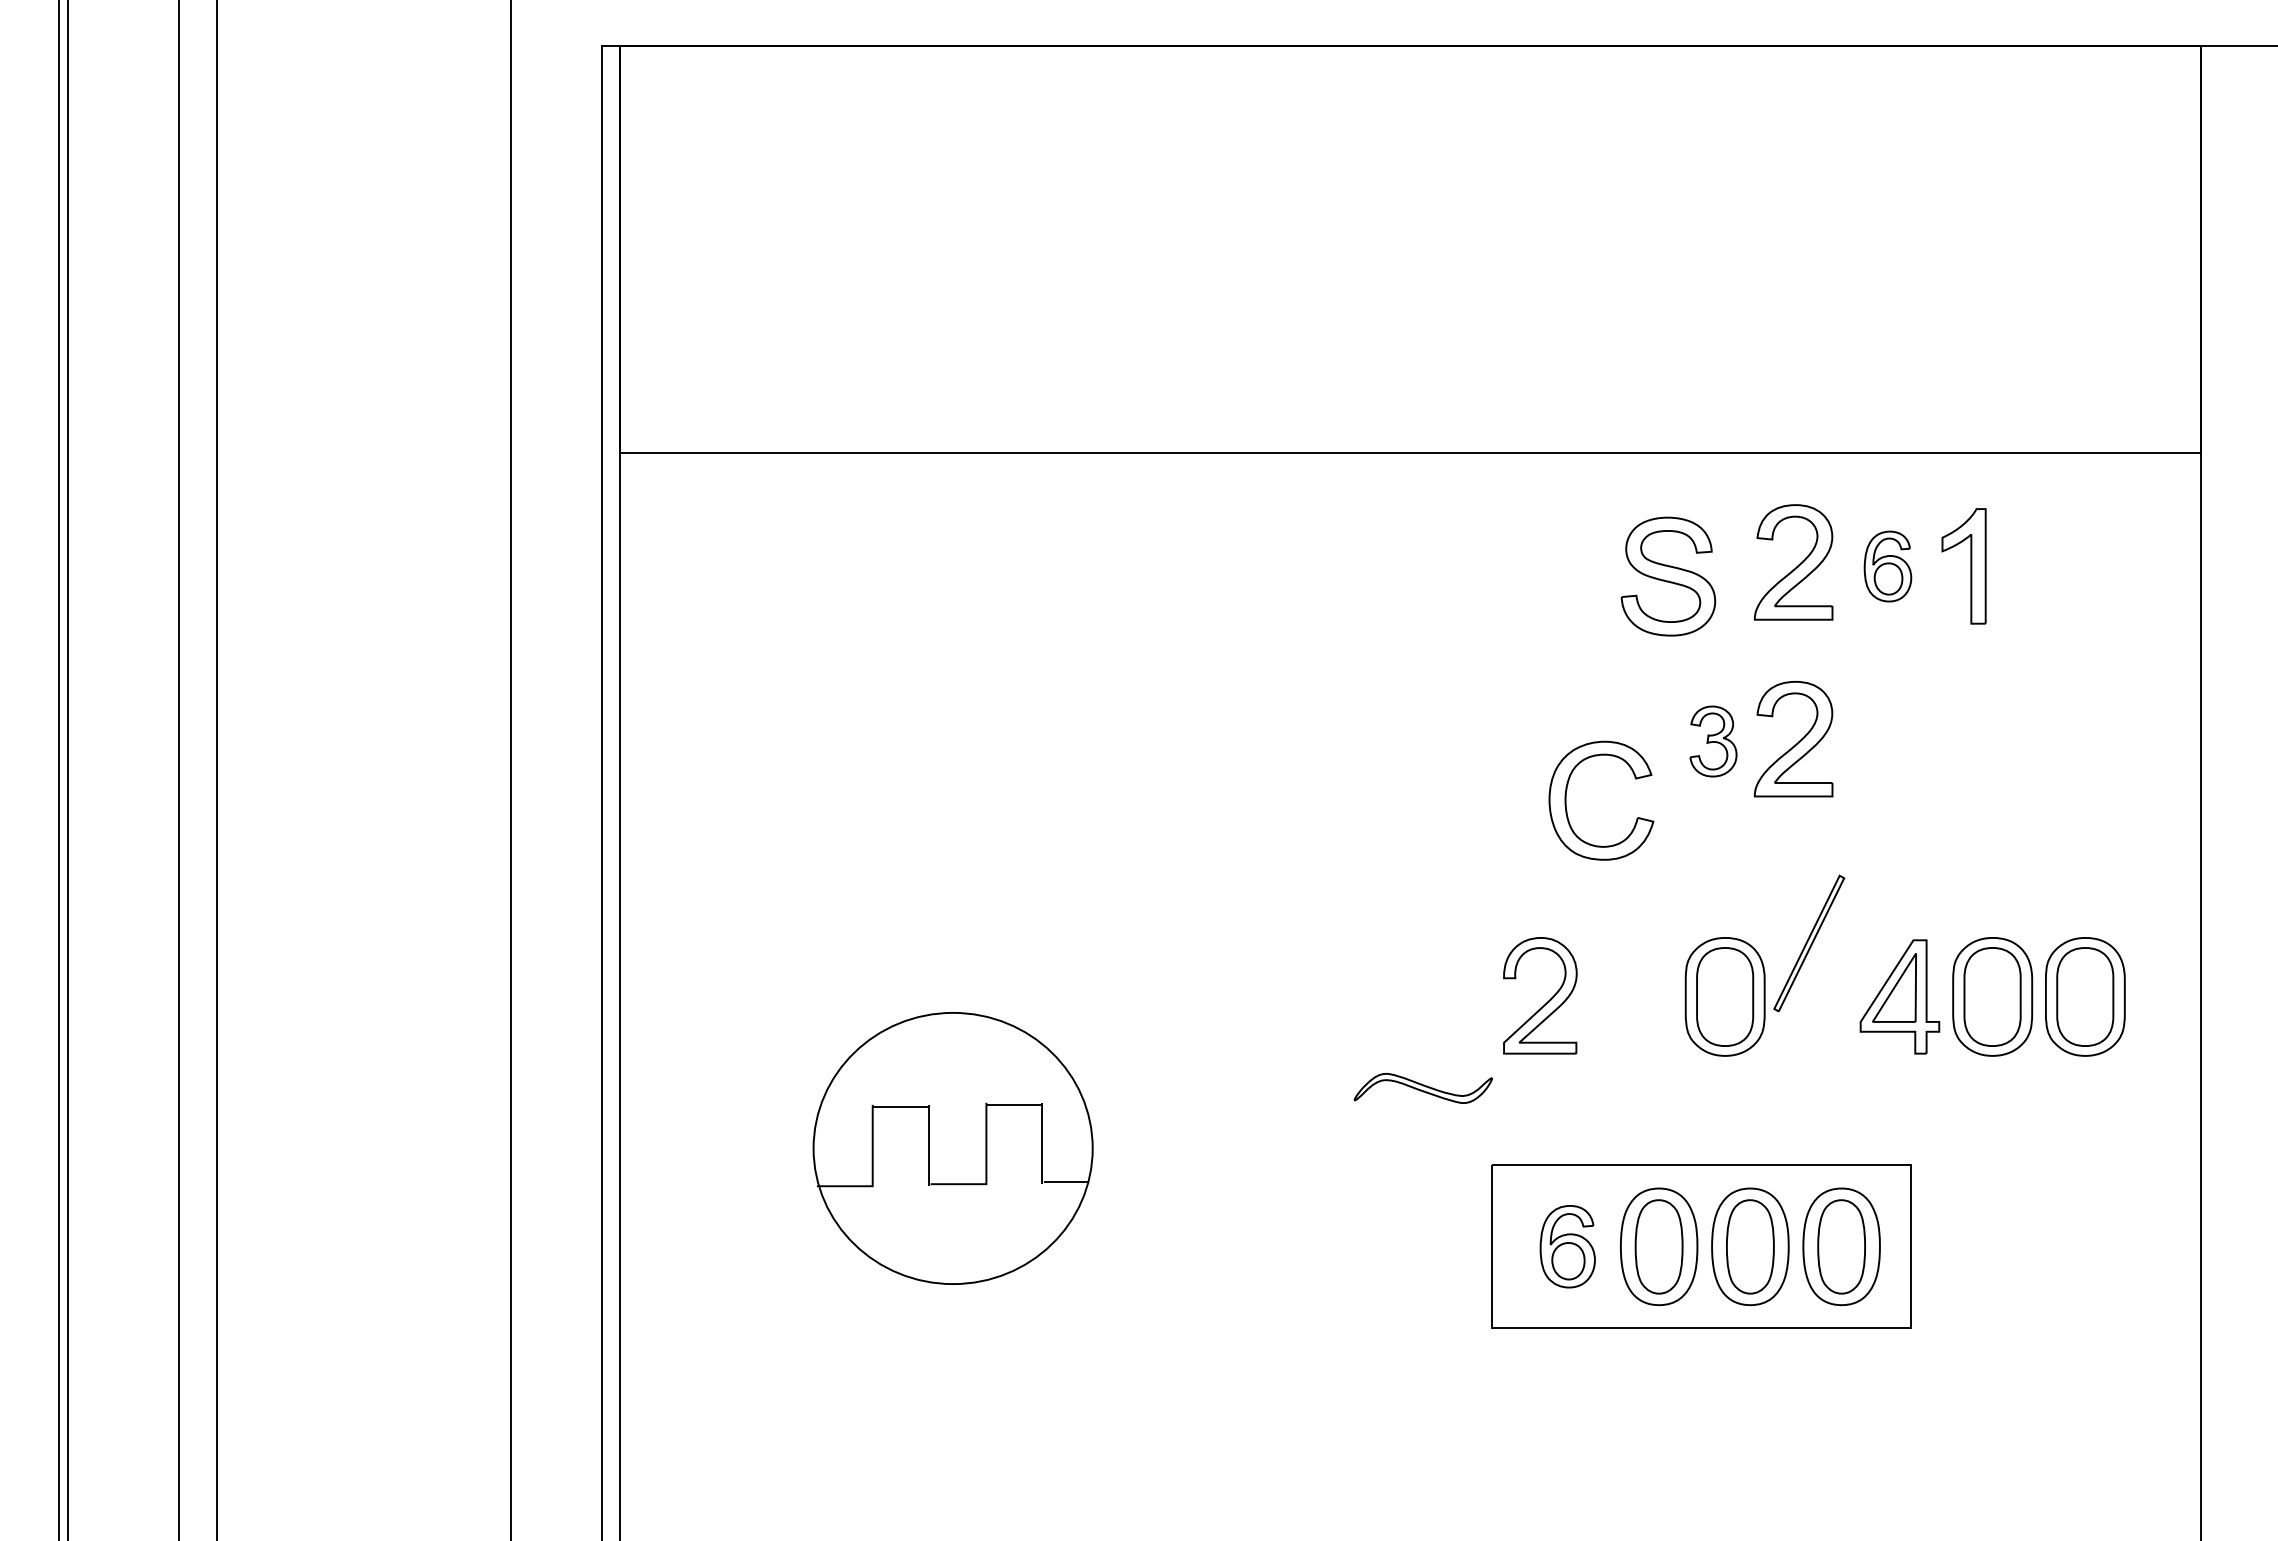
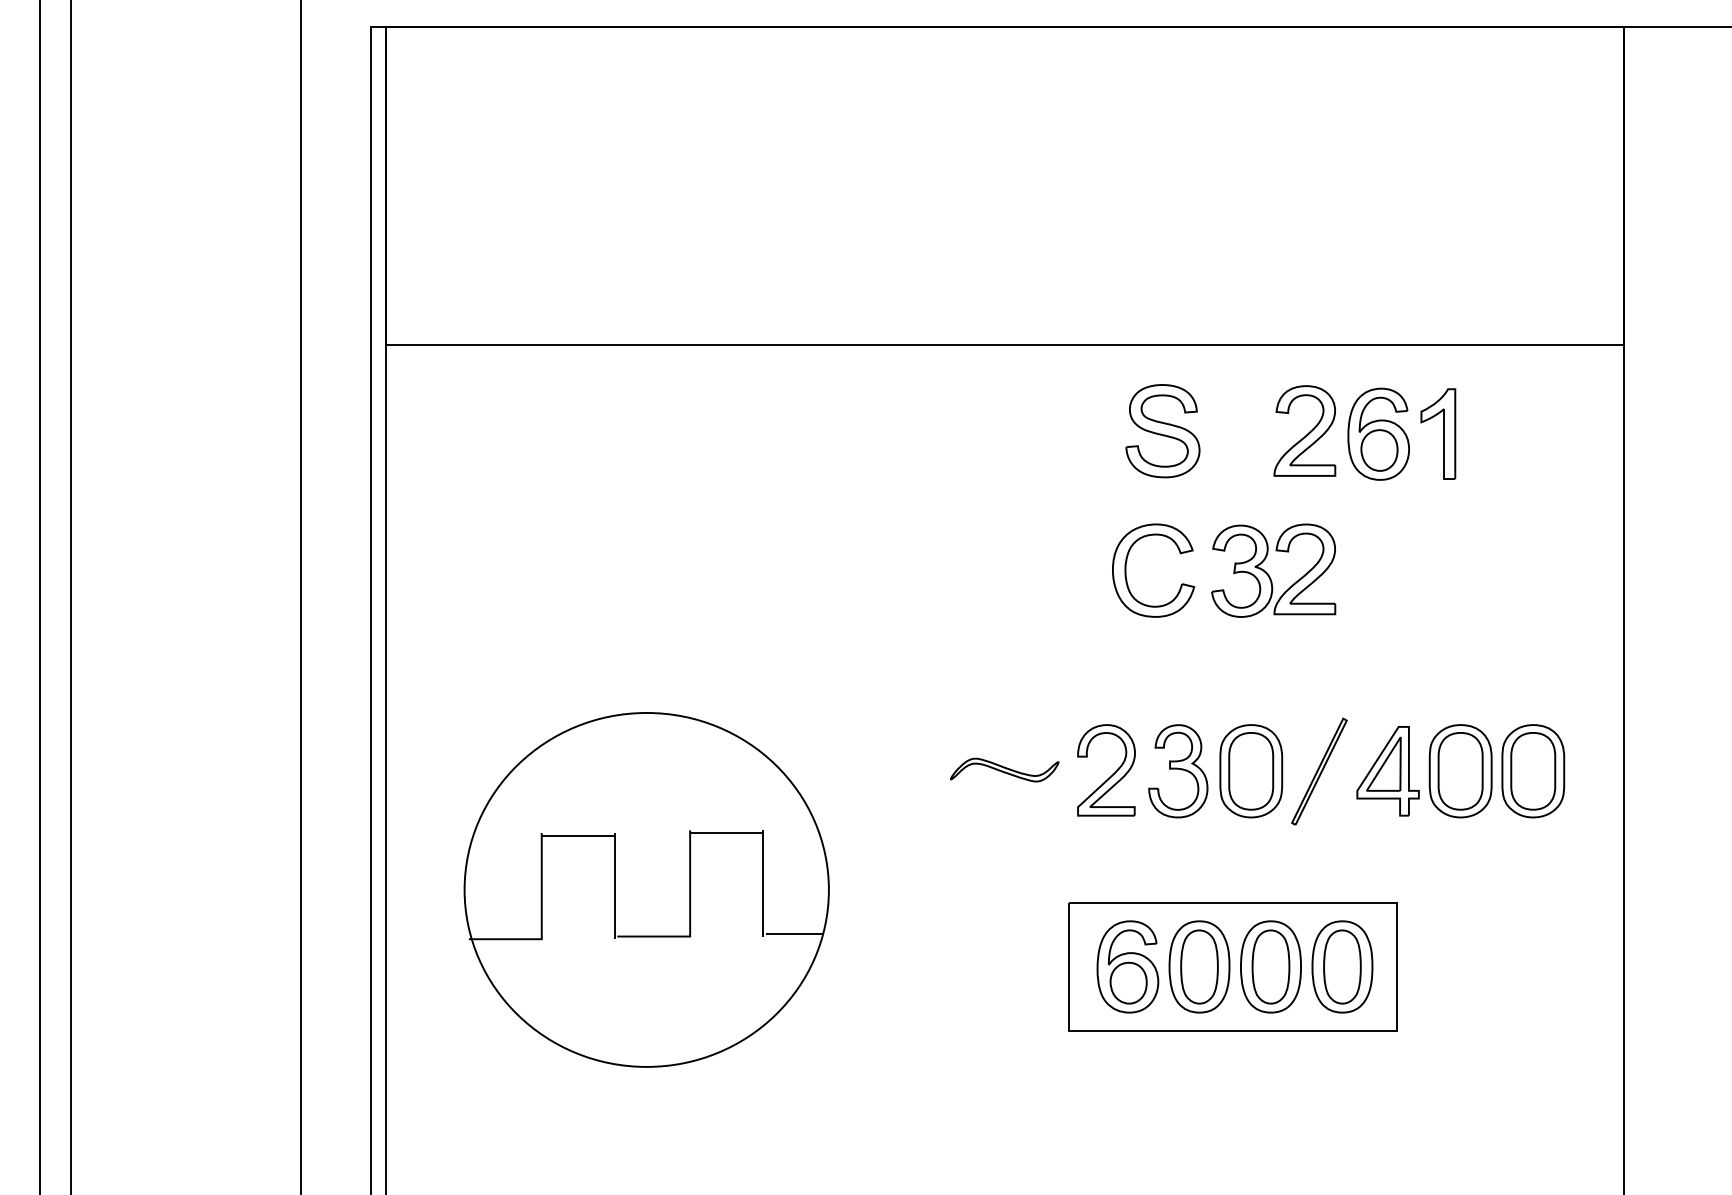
part: (1887, 566) -> (1378, 434), size x1.67
part: (1668, 576) -> (1163, 431), moved
part: (1713, 741) -> (1242, 571), size x1.67
part: (1566, 800) -> (1126, 570), moved
part: (1809, 942) -> (1319, 770), moved
part: (1632, 996) -> (1178, 770), added
part: (1423, 1088) -> (1004, 770), moved
part: (952, 1148) -> (646, 889), size x1.67
part: (1567, 1246) -> (1127, 966), size x1.43

